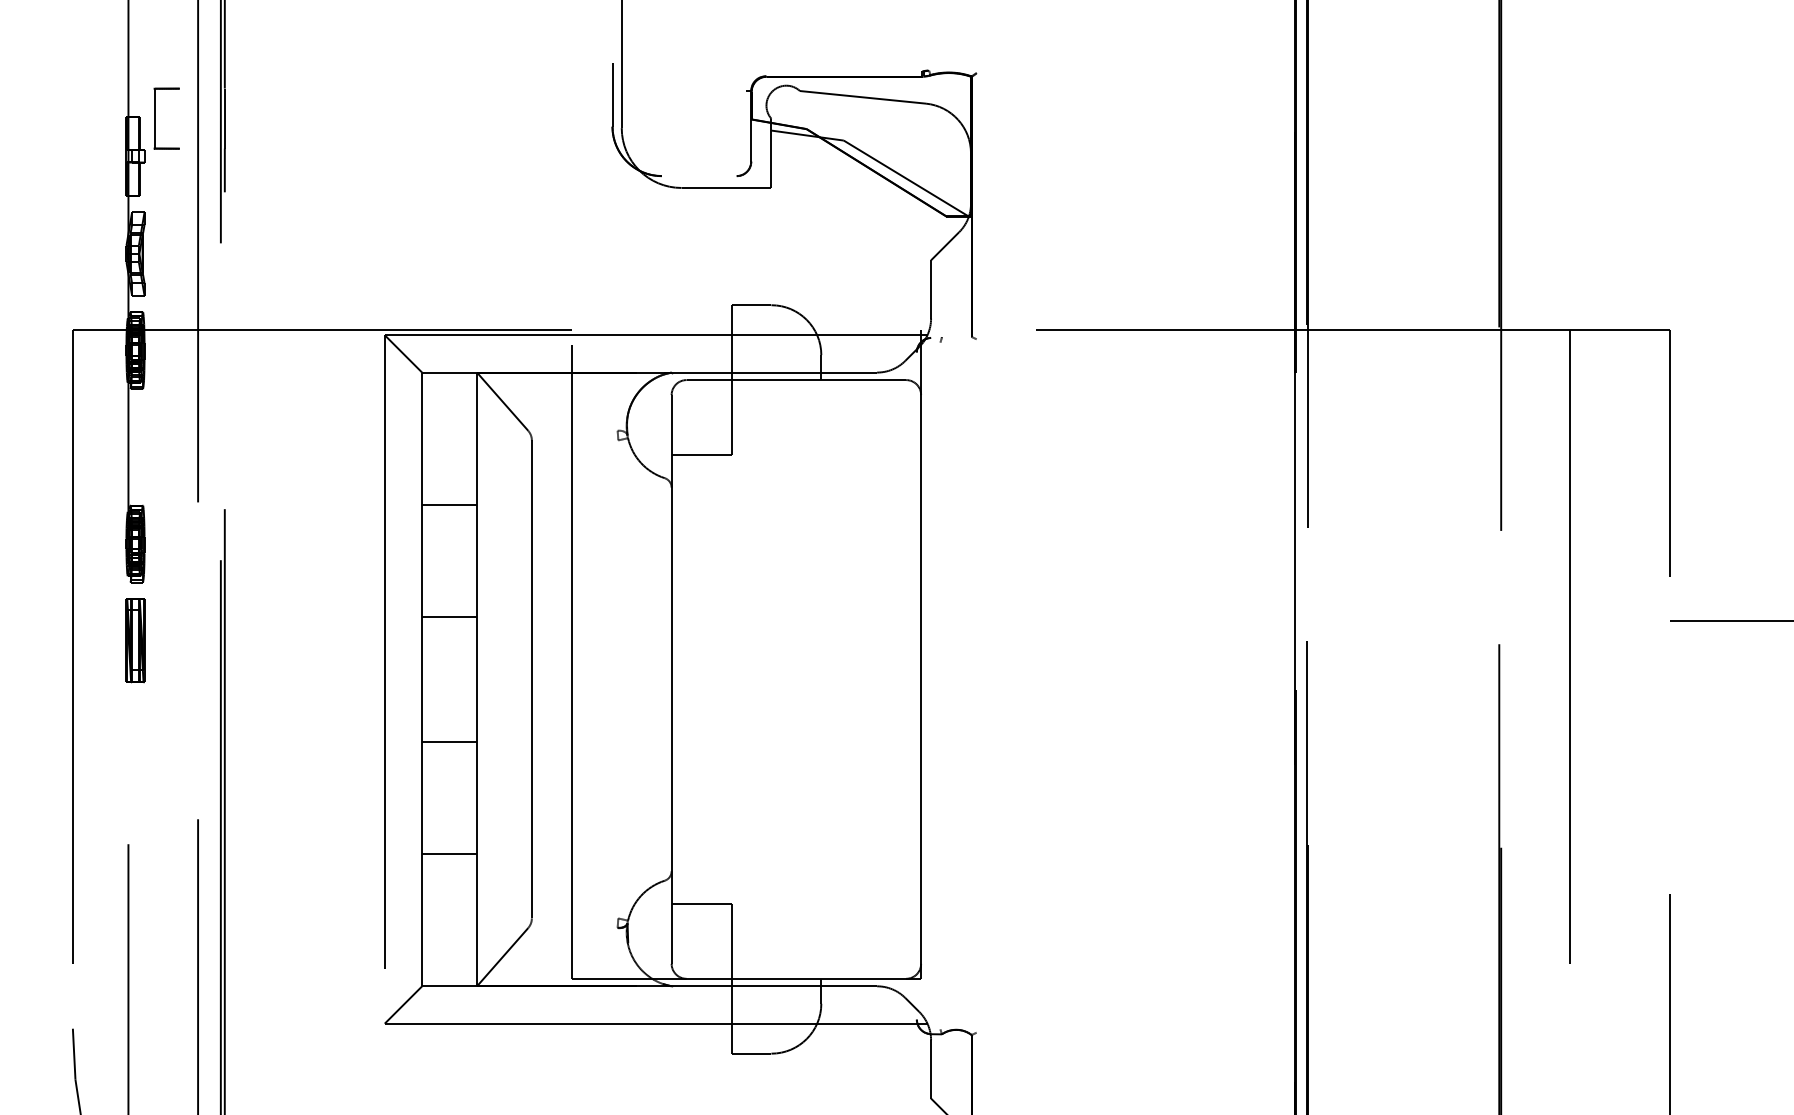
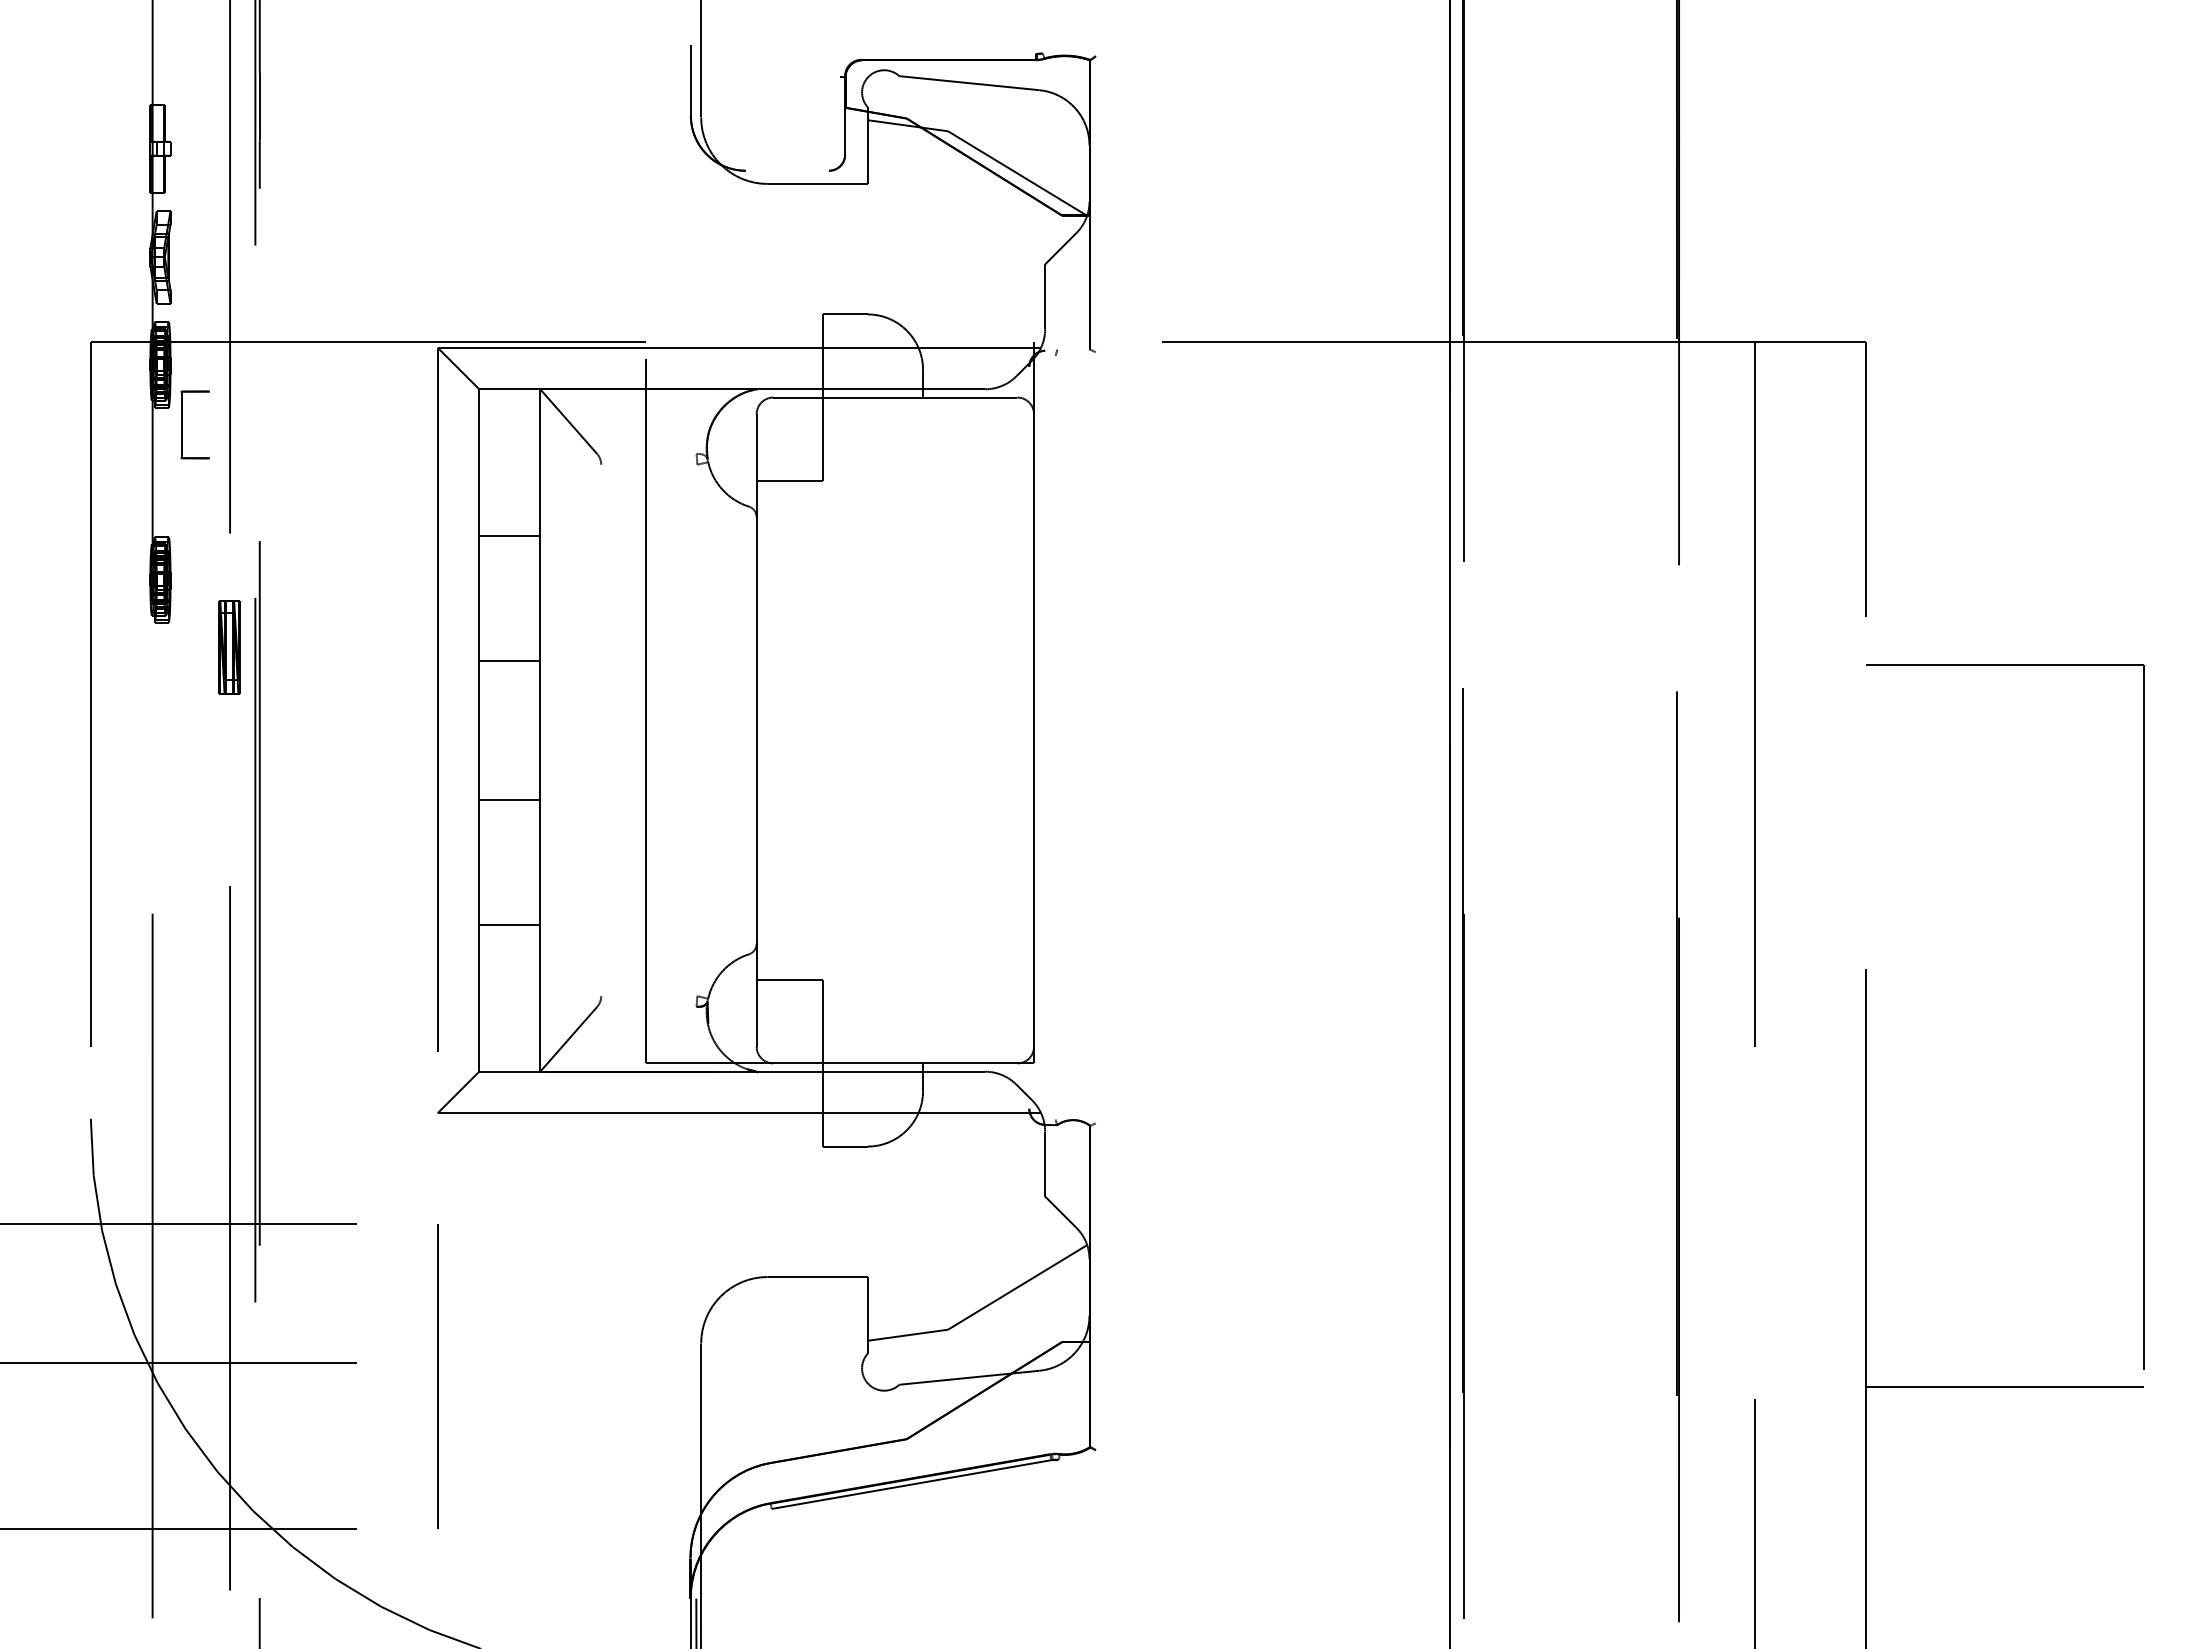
part: (155, 118) -> (182, 424), moved
part: (135, 640) -> (229, 647), moved
line: (532, 679) -> (601, 730), removed

